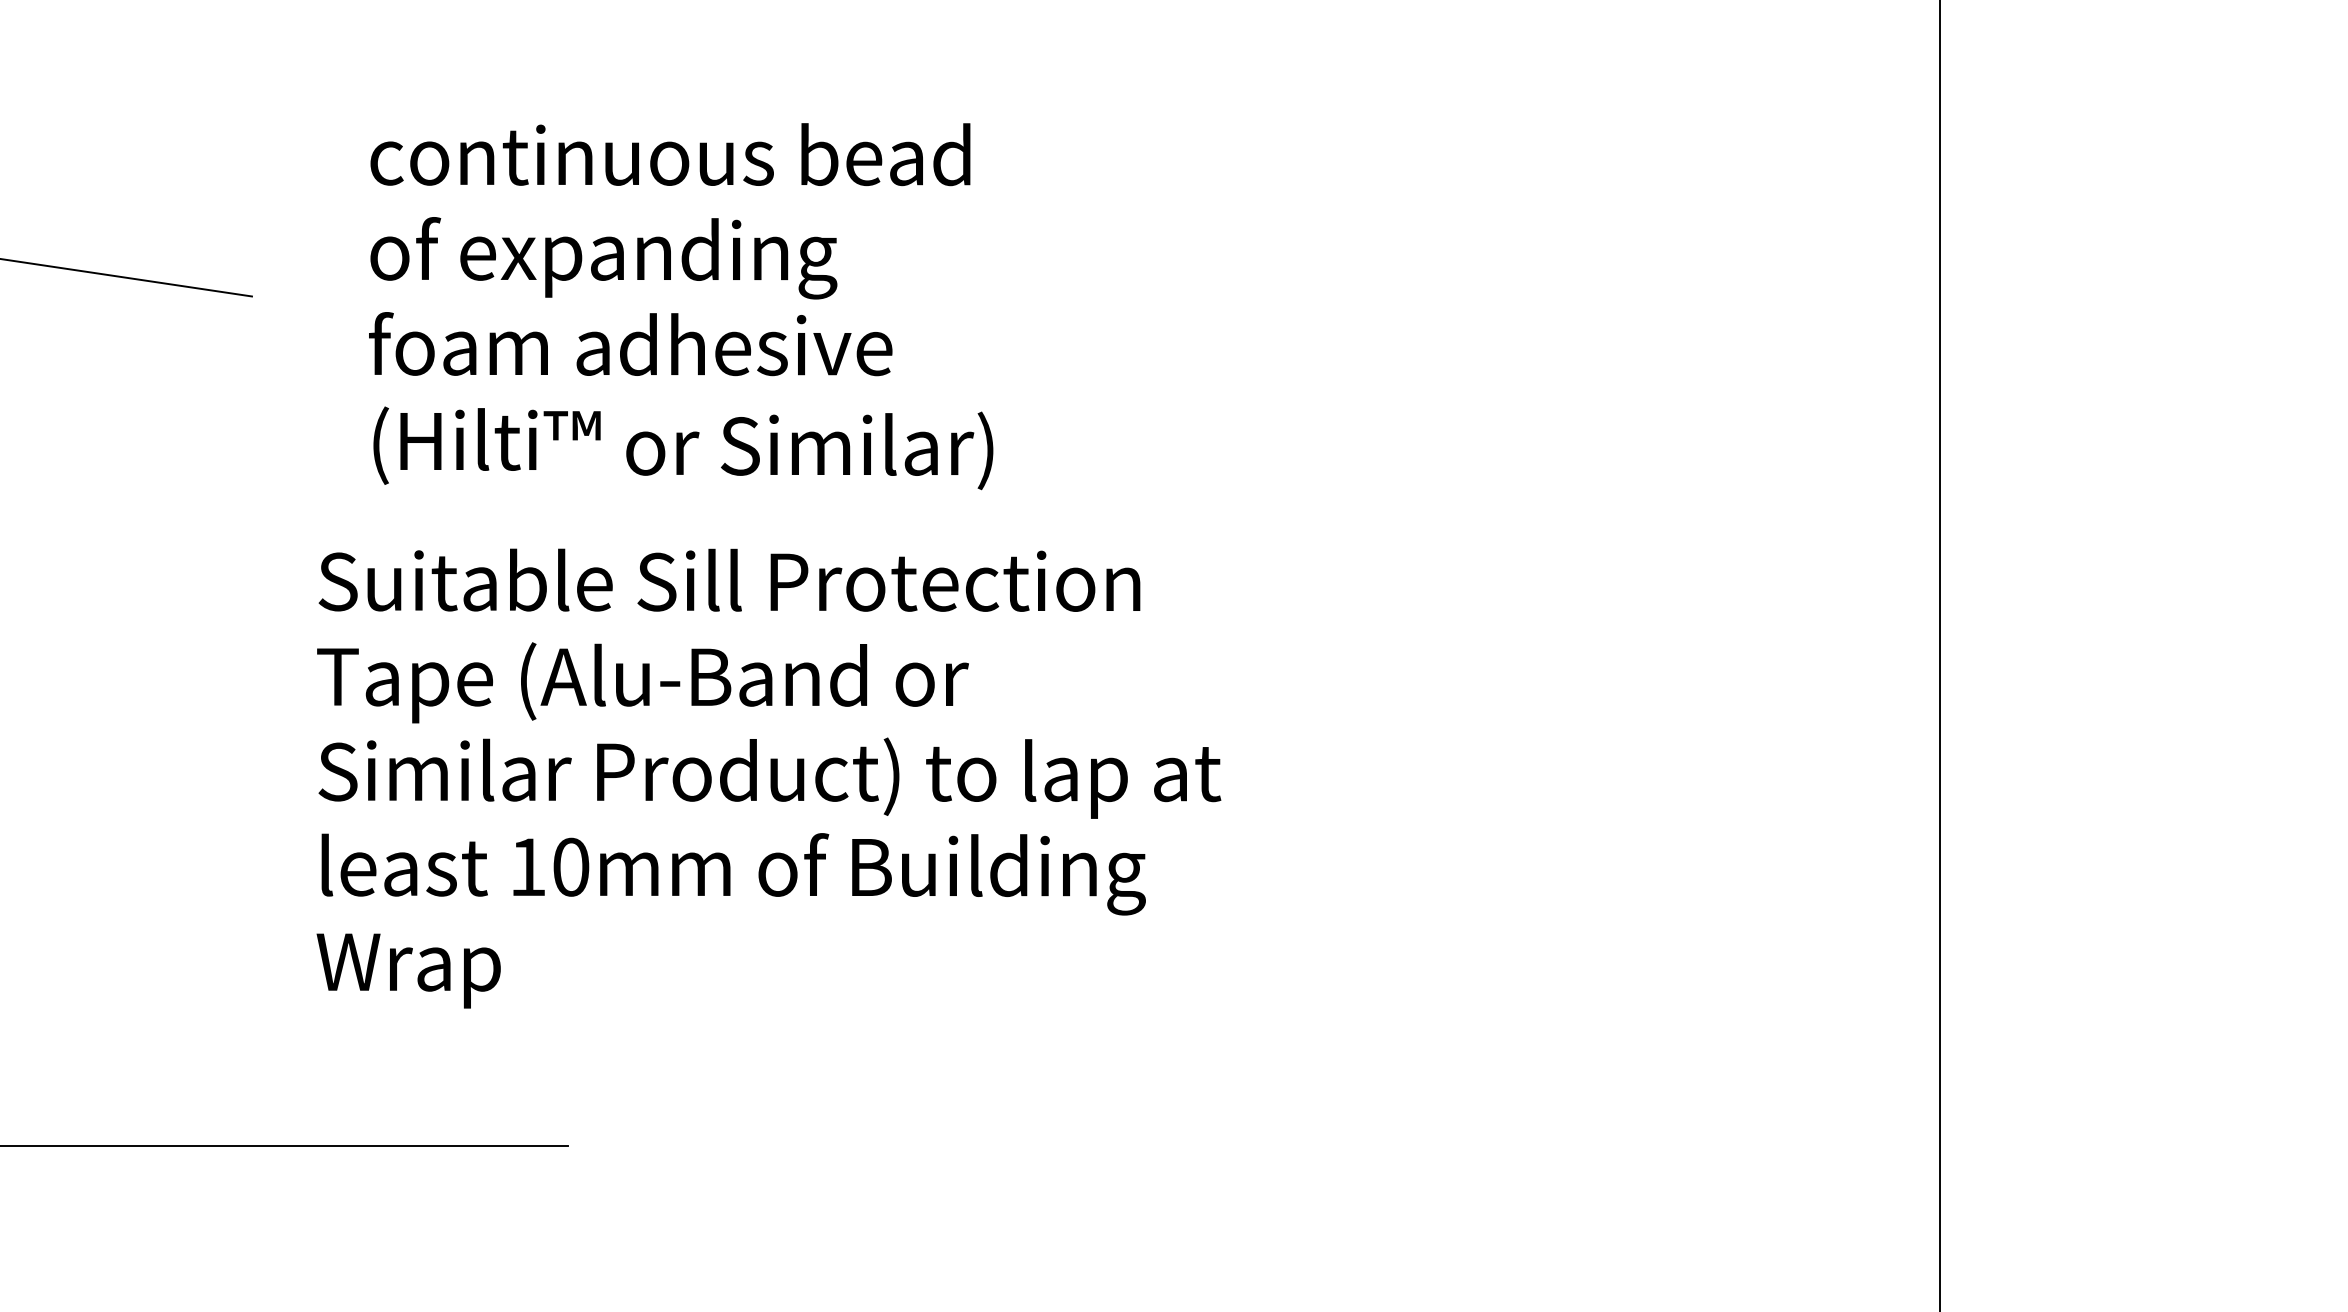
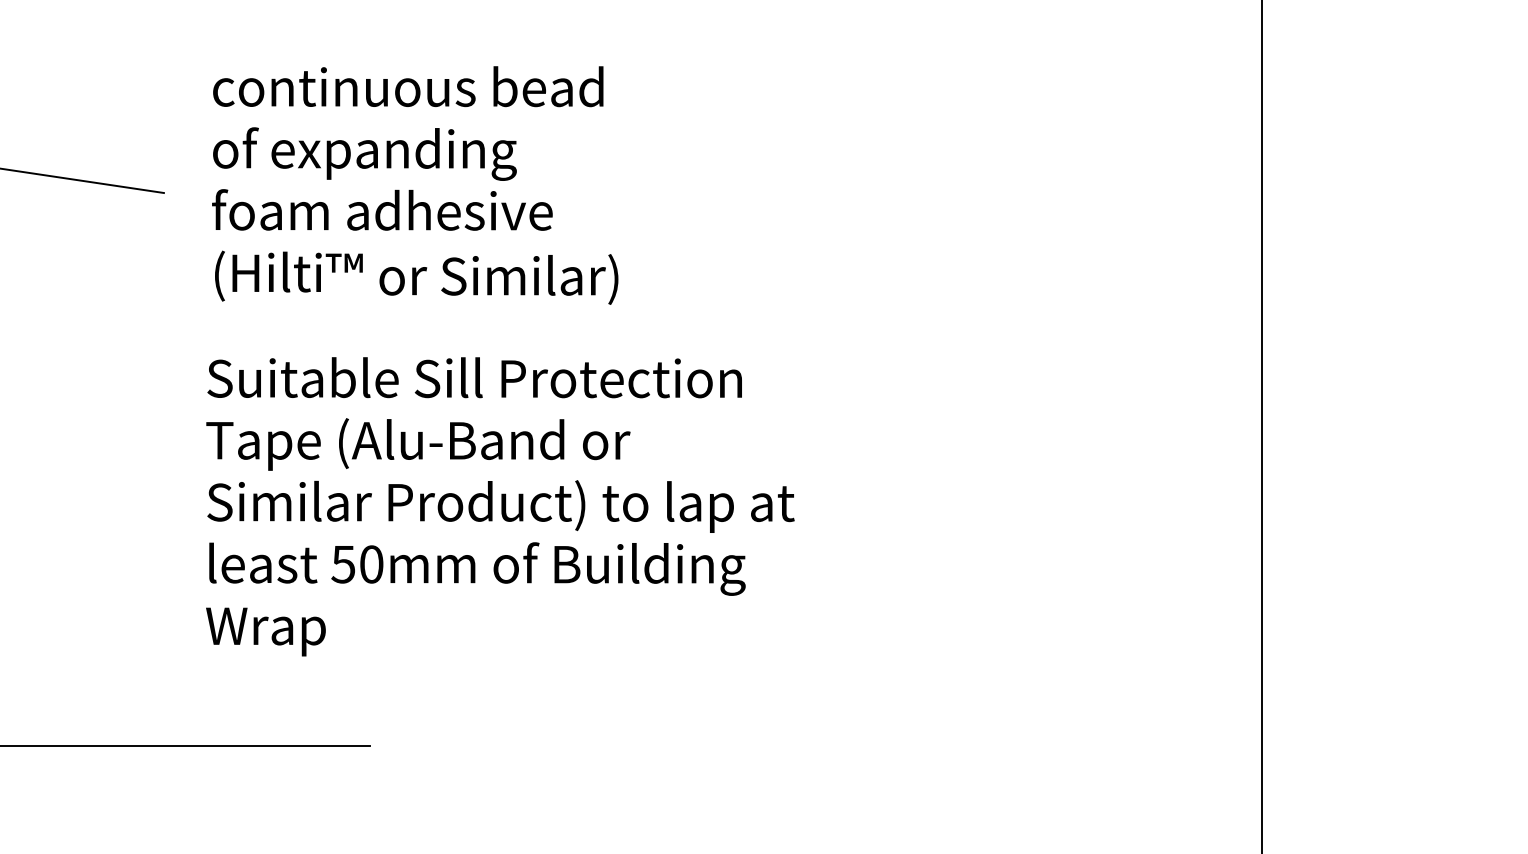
text: (681, 306) -> (415, 185), moved
text: (526, 867) -> (342, 564), 10mm -> 50mm

